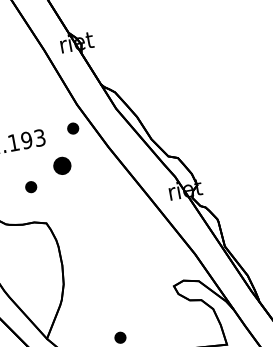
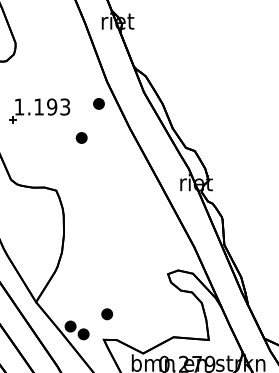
part: (61, 165) -> (81, 137), size x0.62
part: (30, 186) -> (47, 152), removed

